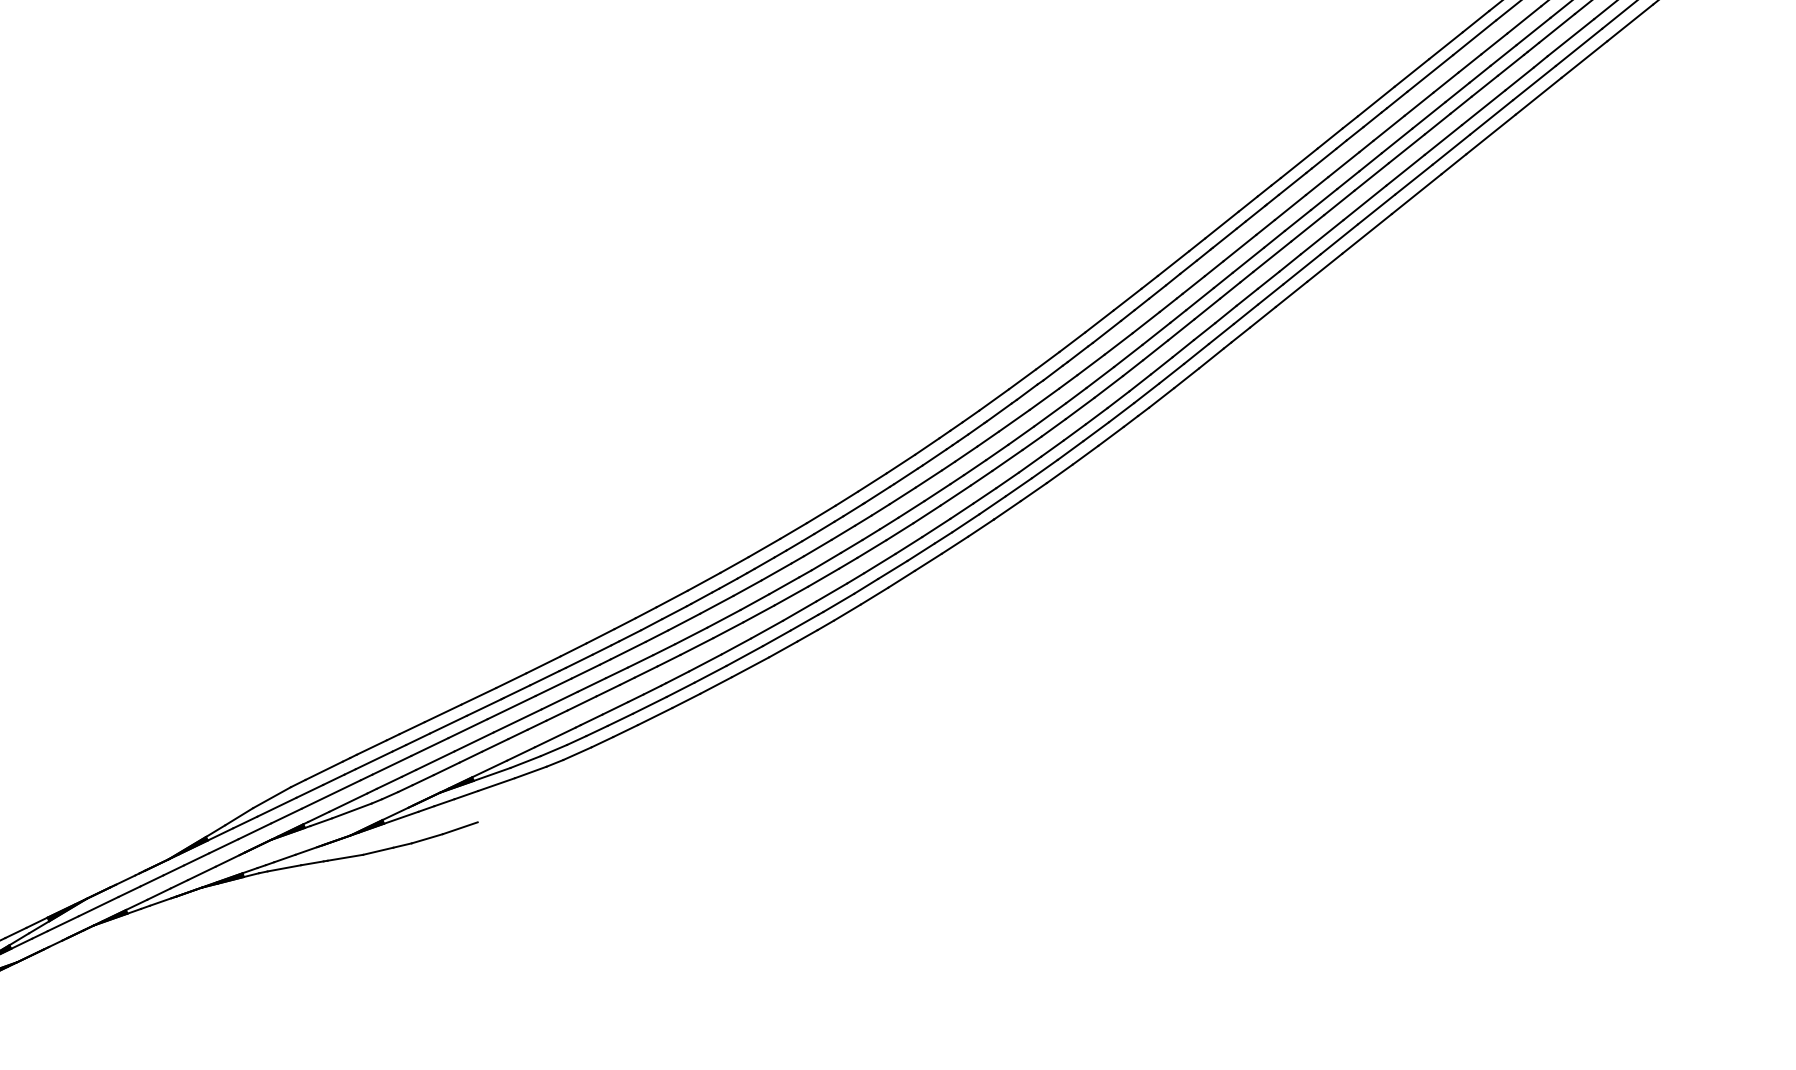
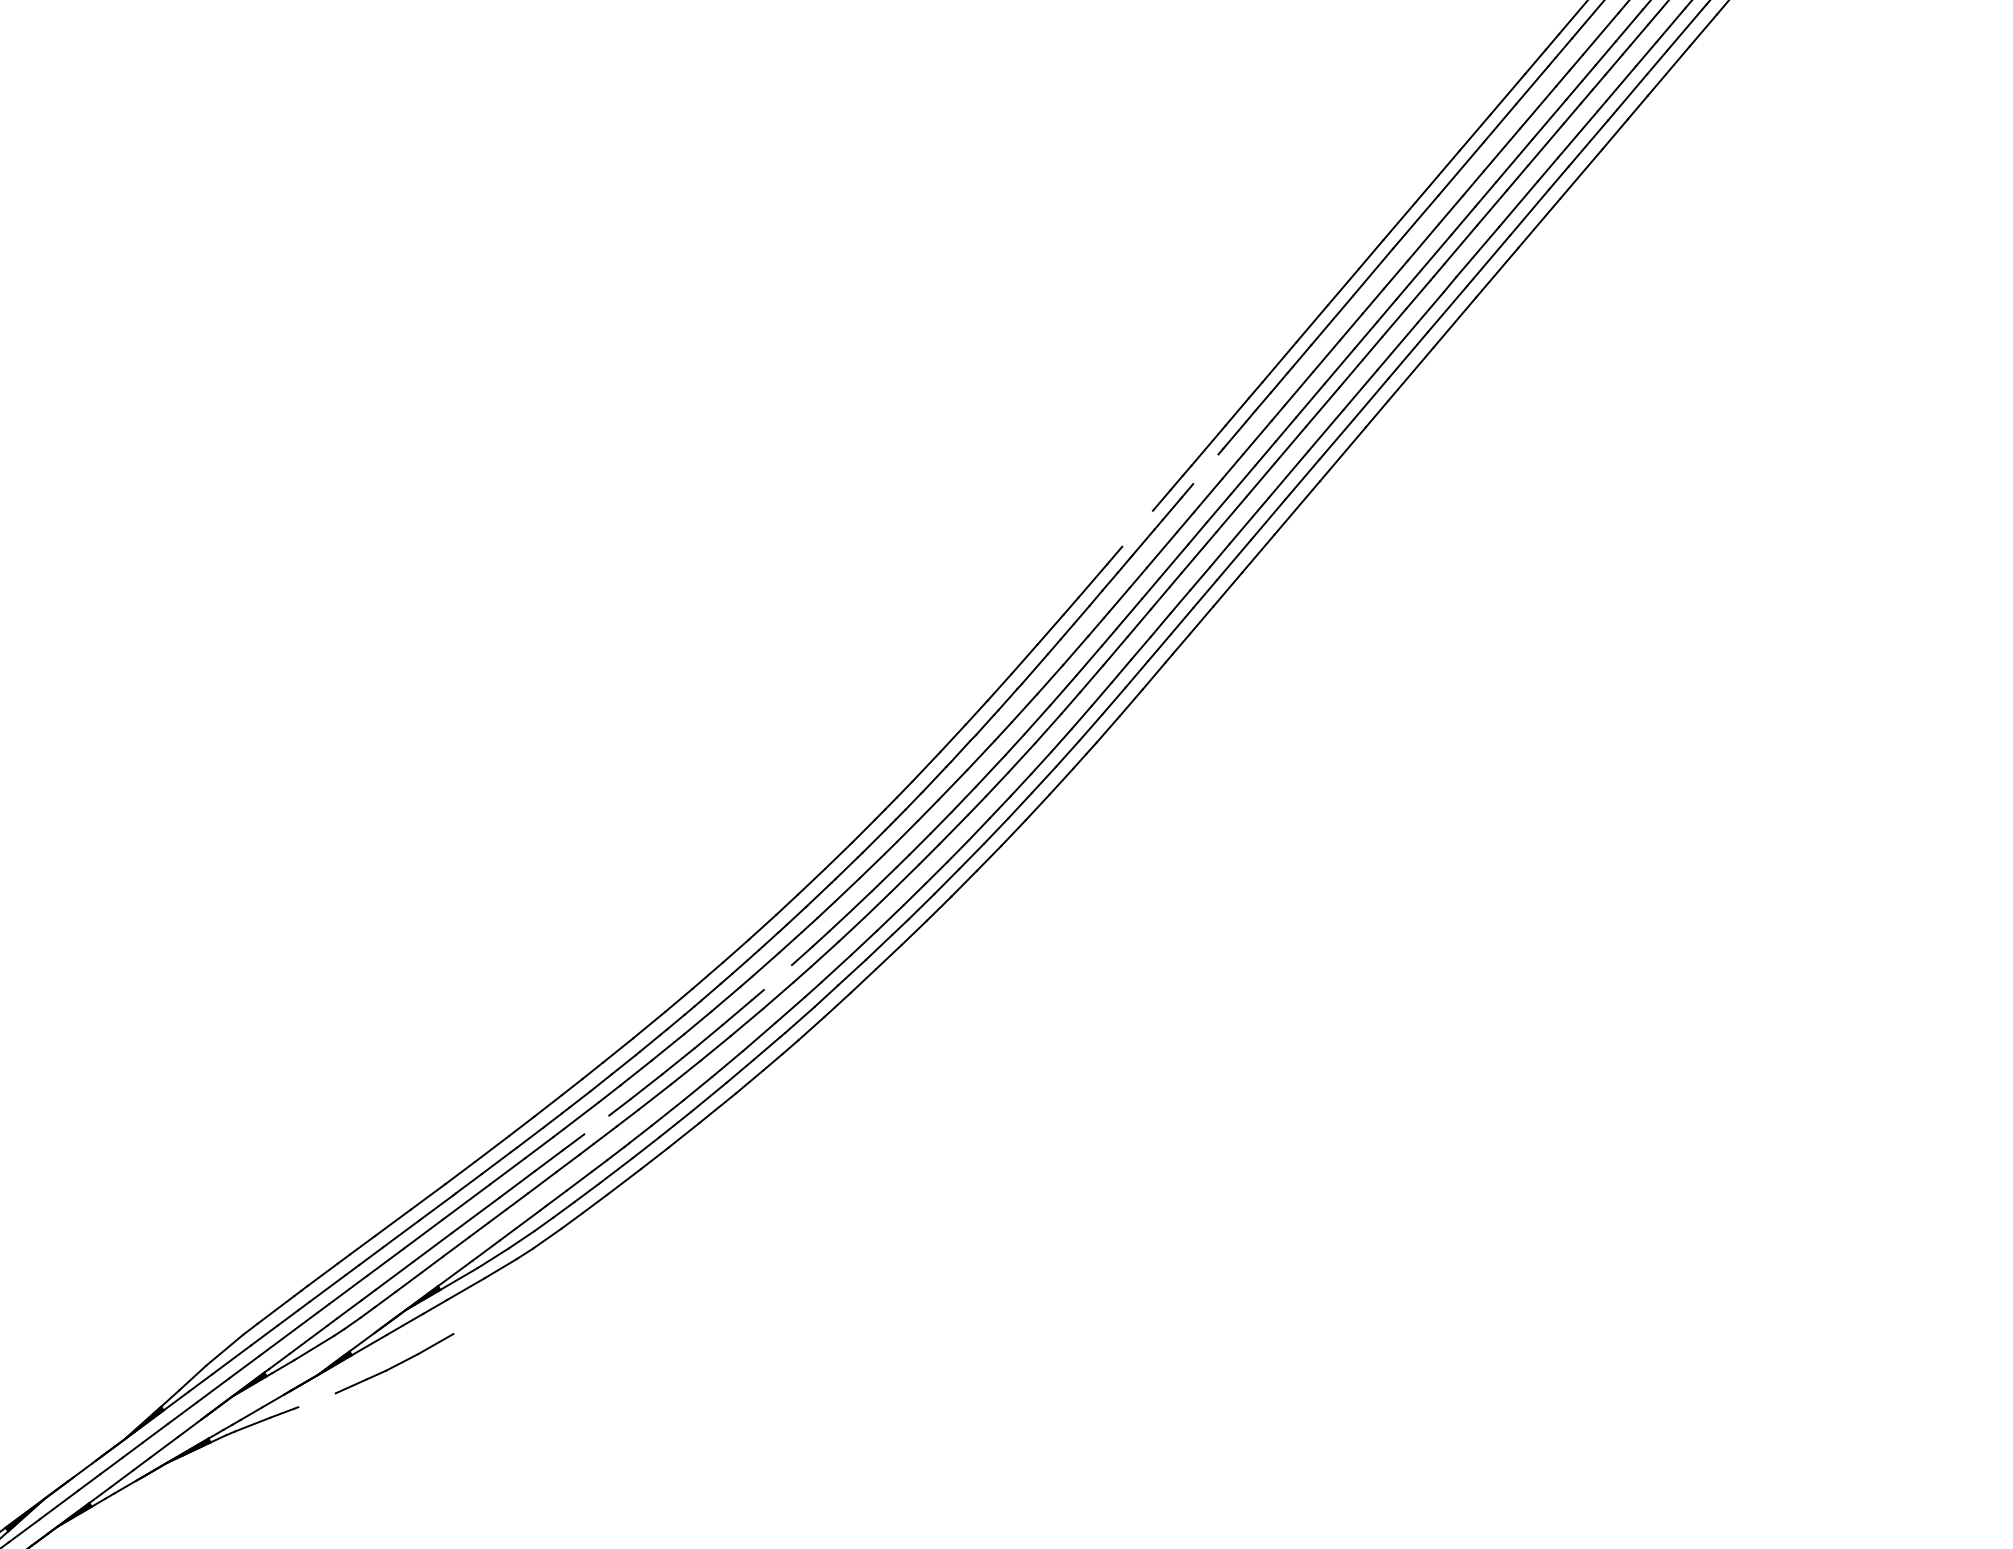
line: (1292, 184) -> (1205, 469), removed
line: (1221, 224) -> (1137, 528), removed
line: (825, 561) -> (777, 977), removed
line: (640, 660) -> (596, 1124), removed
line: (344, 857) -> (316, 1400), removed

